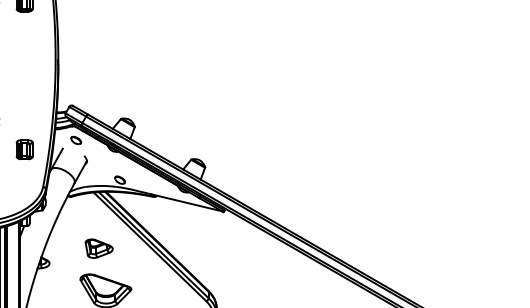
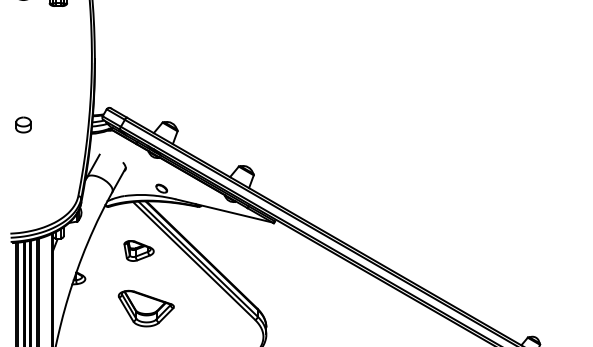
part: (75, 140) -> (113, 145), removed
part: (23, 149) -> (57, 155), removed
part: (98, 248) -> (138, 250), moved

